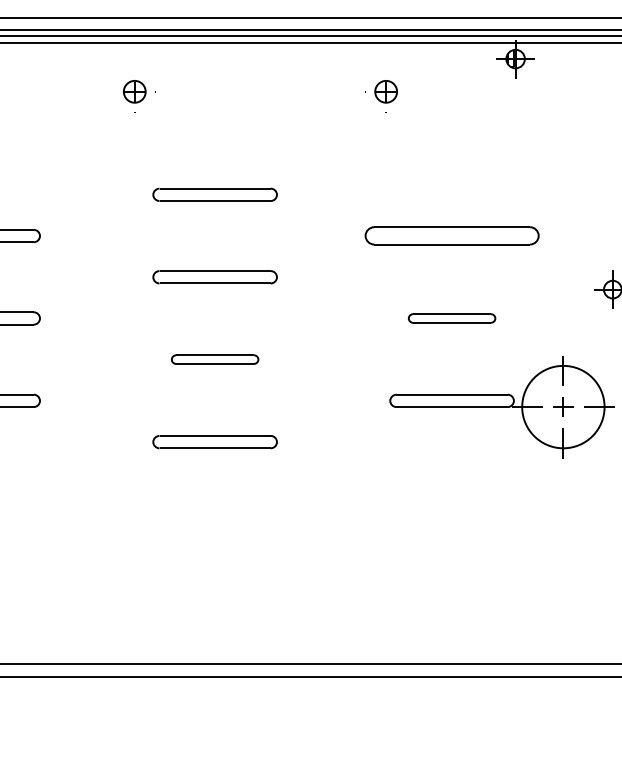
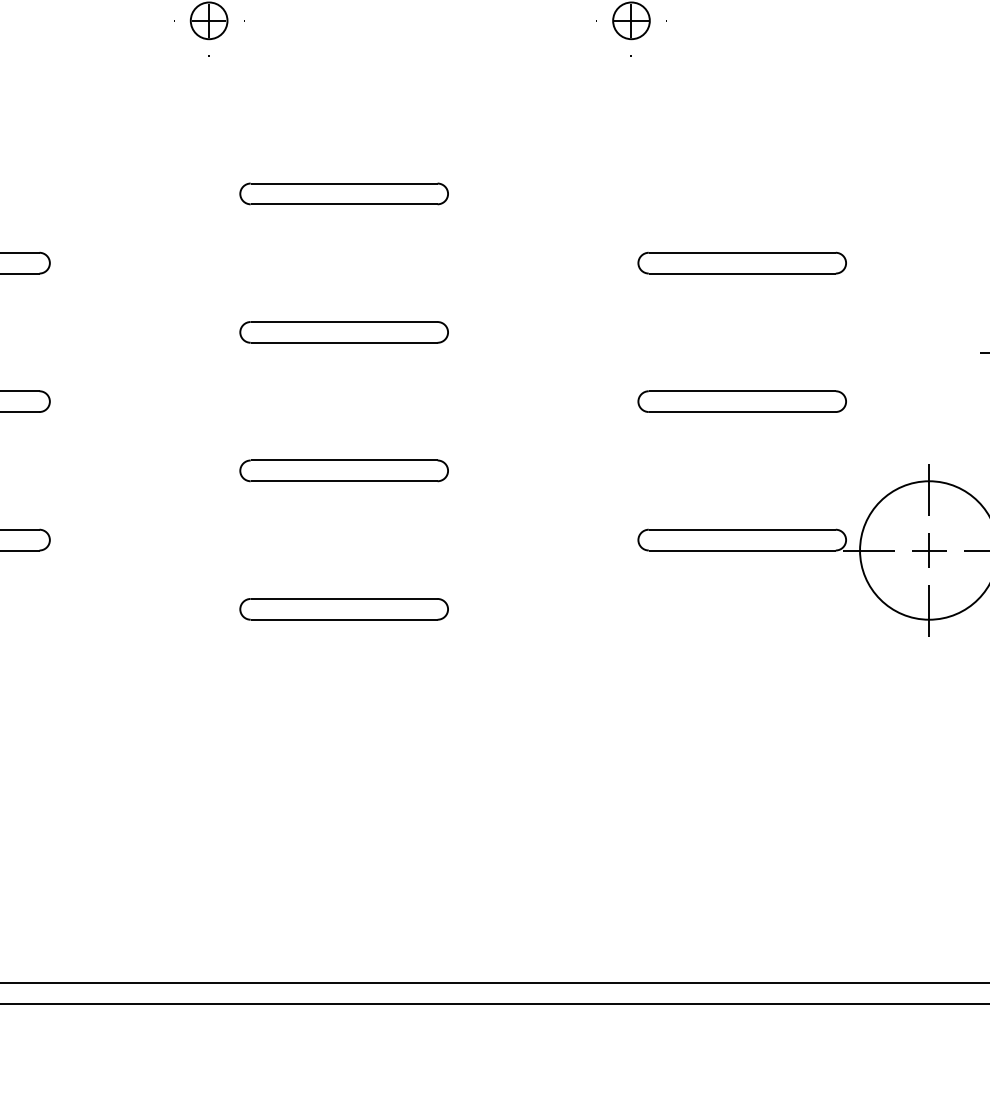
part: (451, 236) -> (741, 263), size x0.71
part: (451, 318) -> (741, 401), size x1.43
part: (214, 359) -> (343, 470), size x1.43

